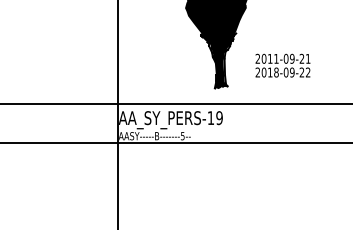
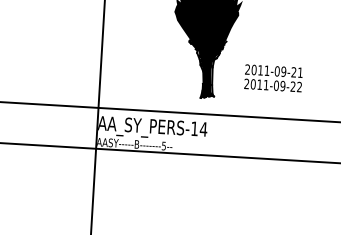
text: (276, 72) -> (266, 85), 2018-09-22 -> 2011-09-22
text: (219, 118) -> (203, 129), AA_SY_PERS-19 -> AA_SY_PERS-14

